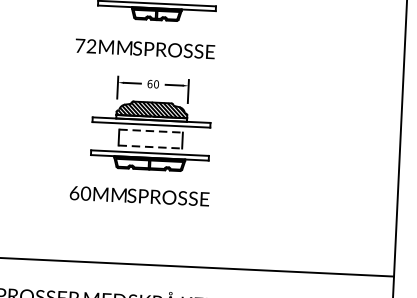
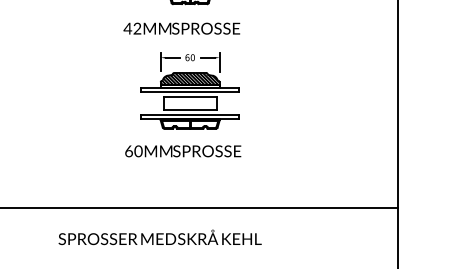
text: (79, 45) -> (127, 28), 72MM -> 42MM
line: (151, 130) -> (190, 96), dashed -> solid
line: (150, 147) -> (190, 110), dashed -> solid

